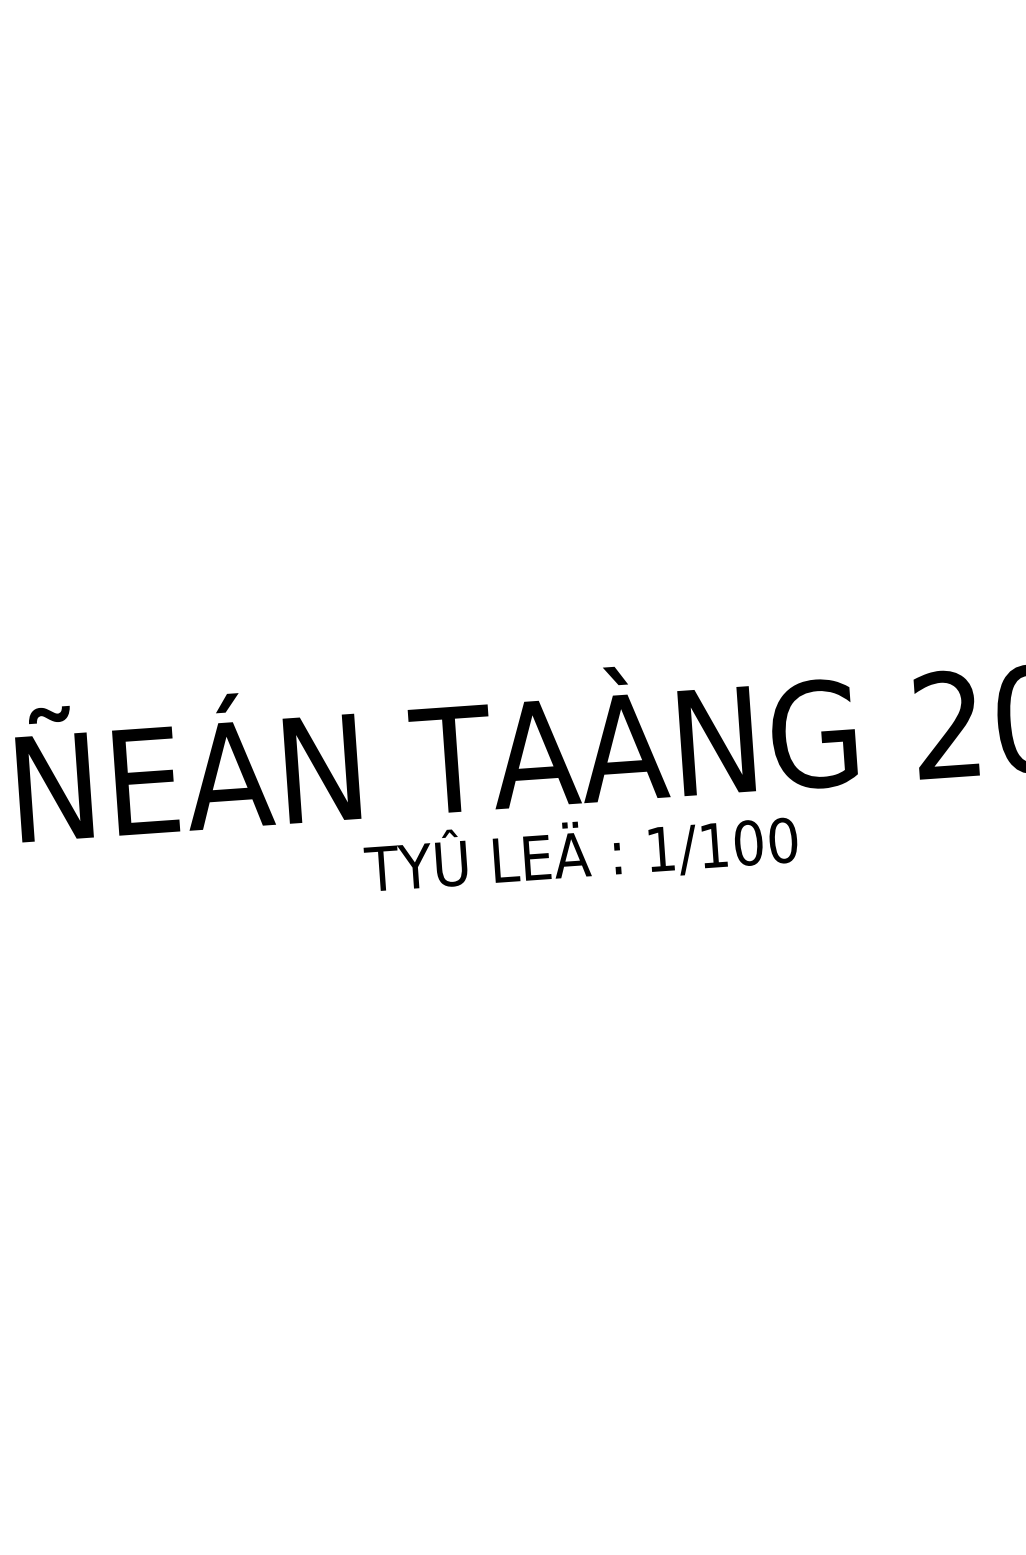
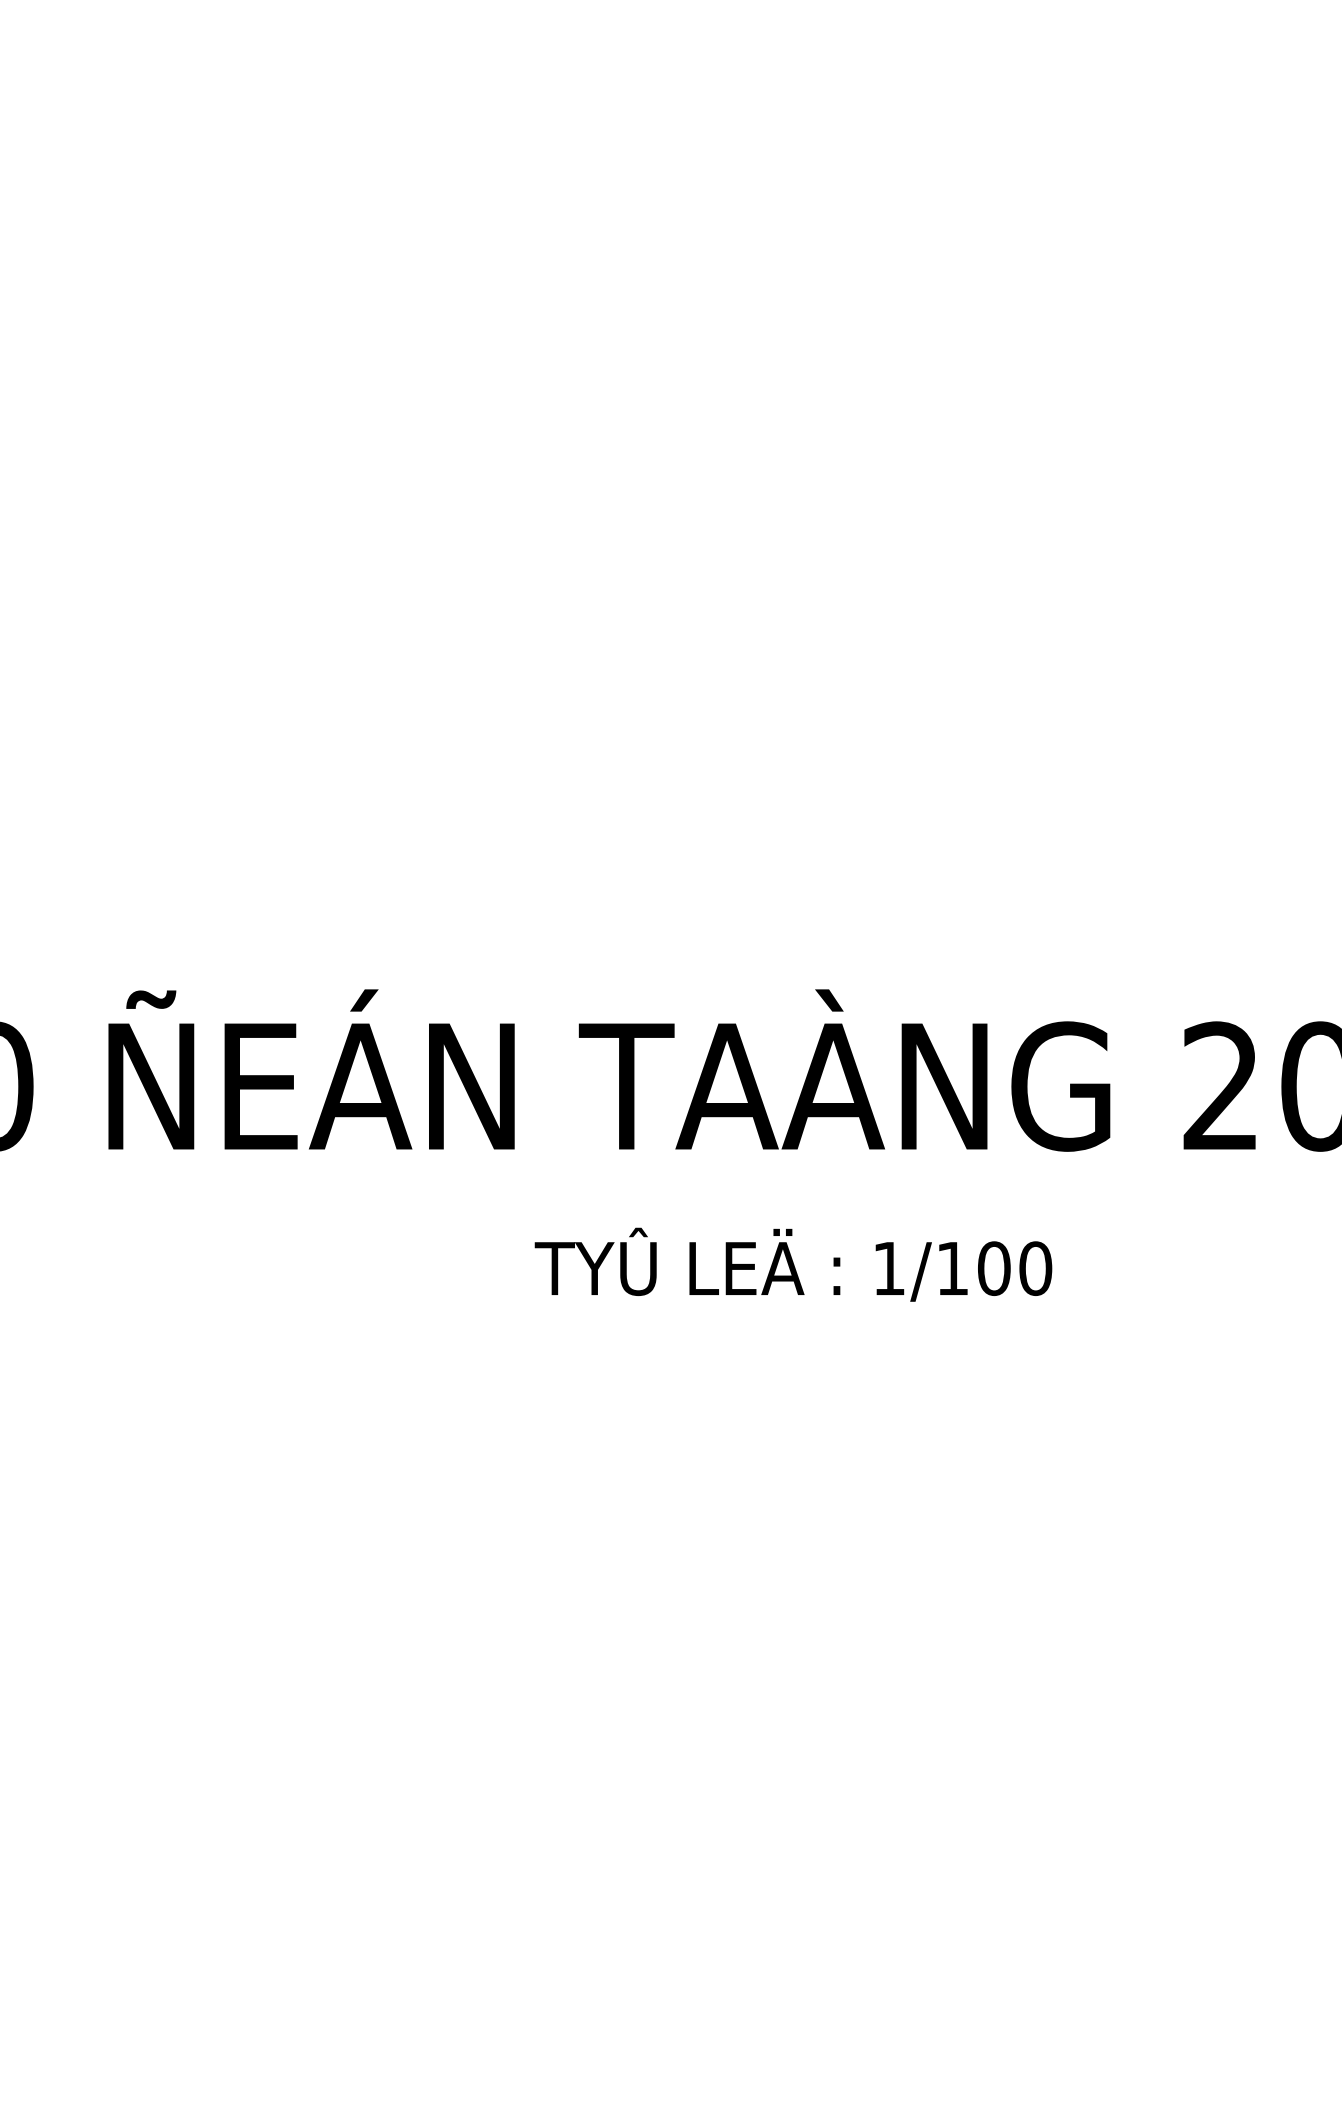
text: (580, 851) -> (793, 1264), moved

